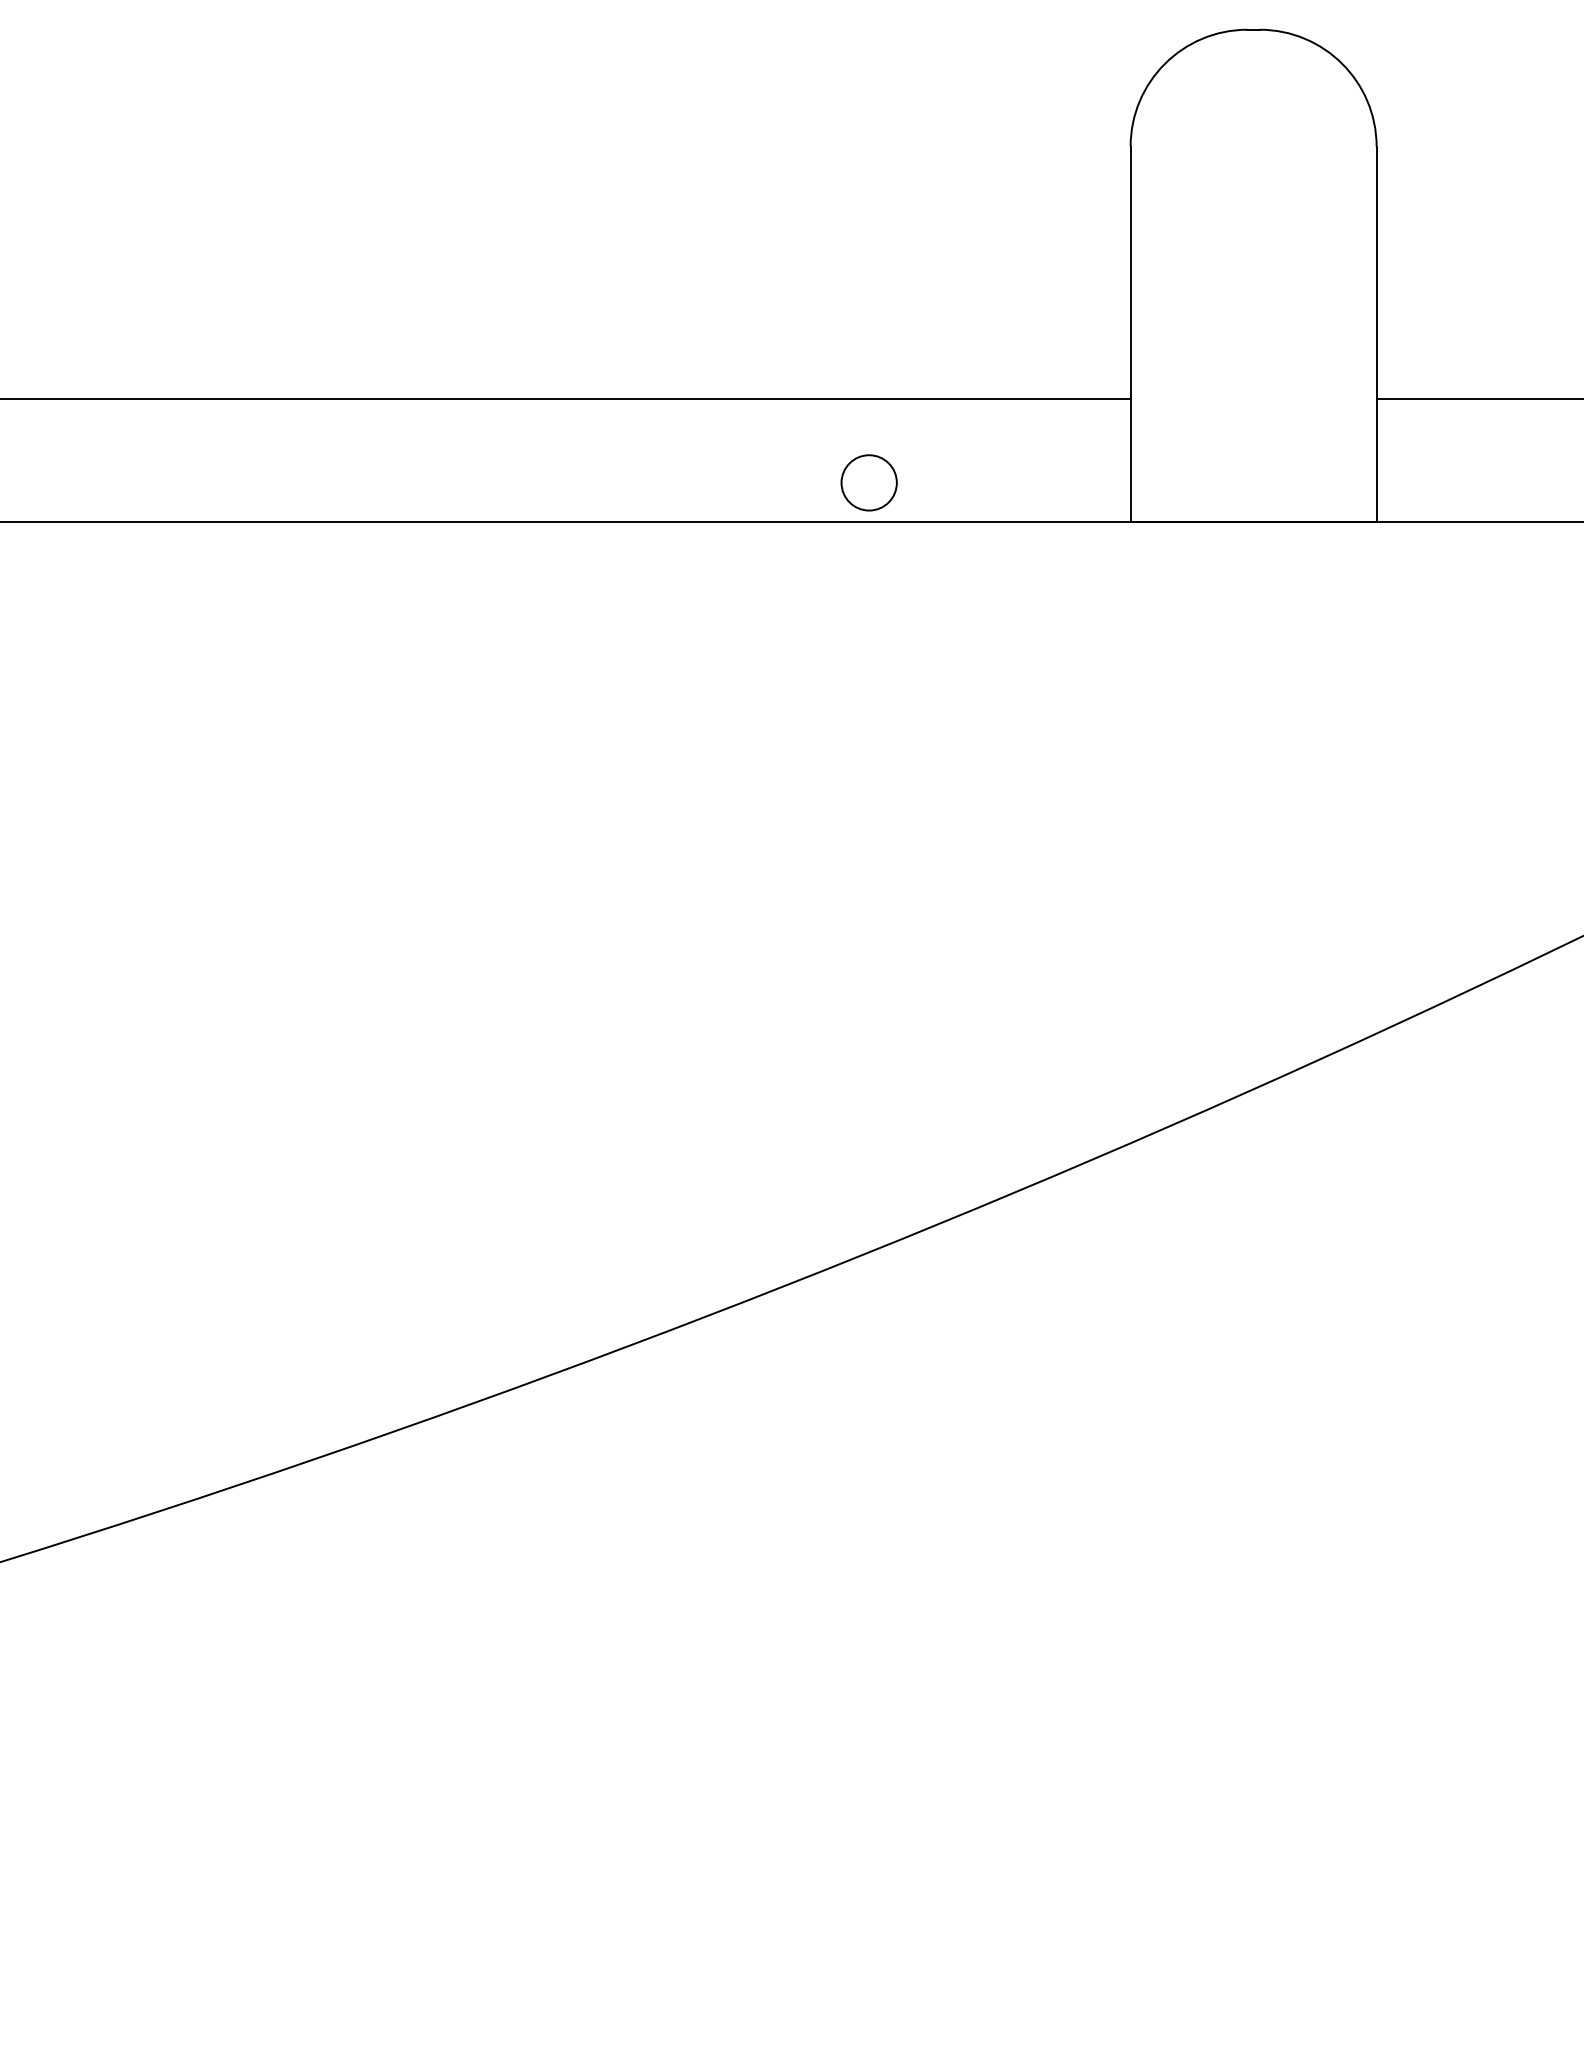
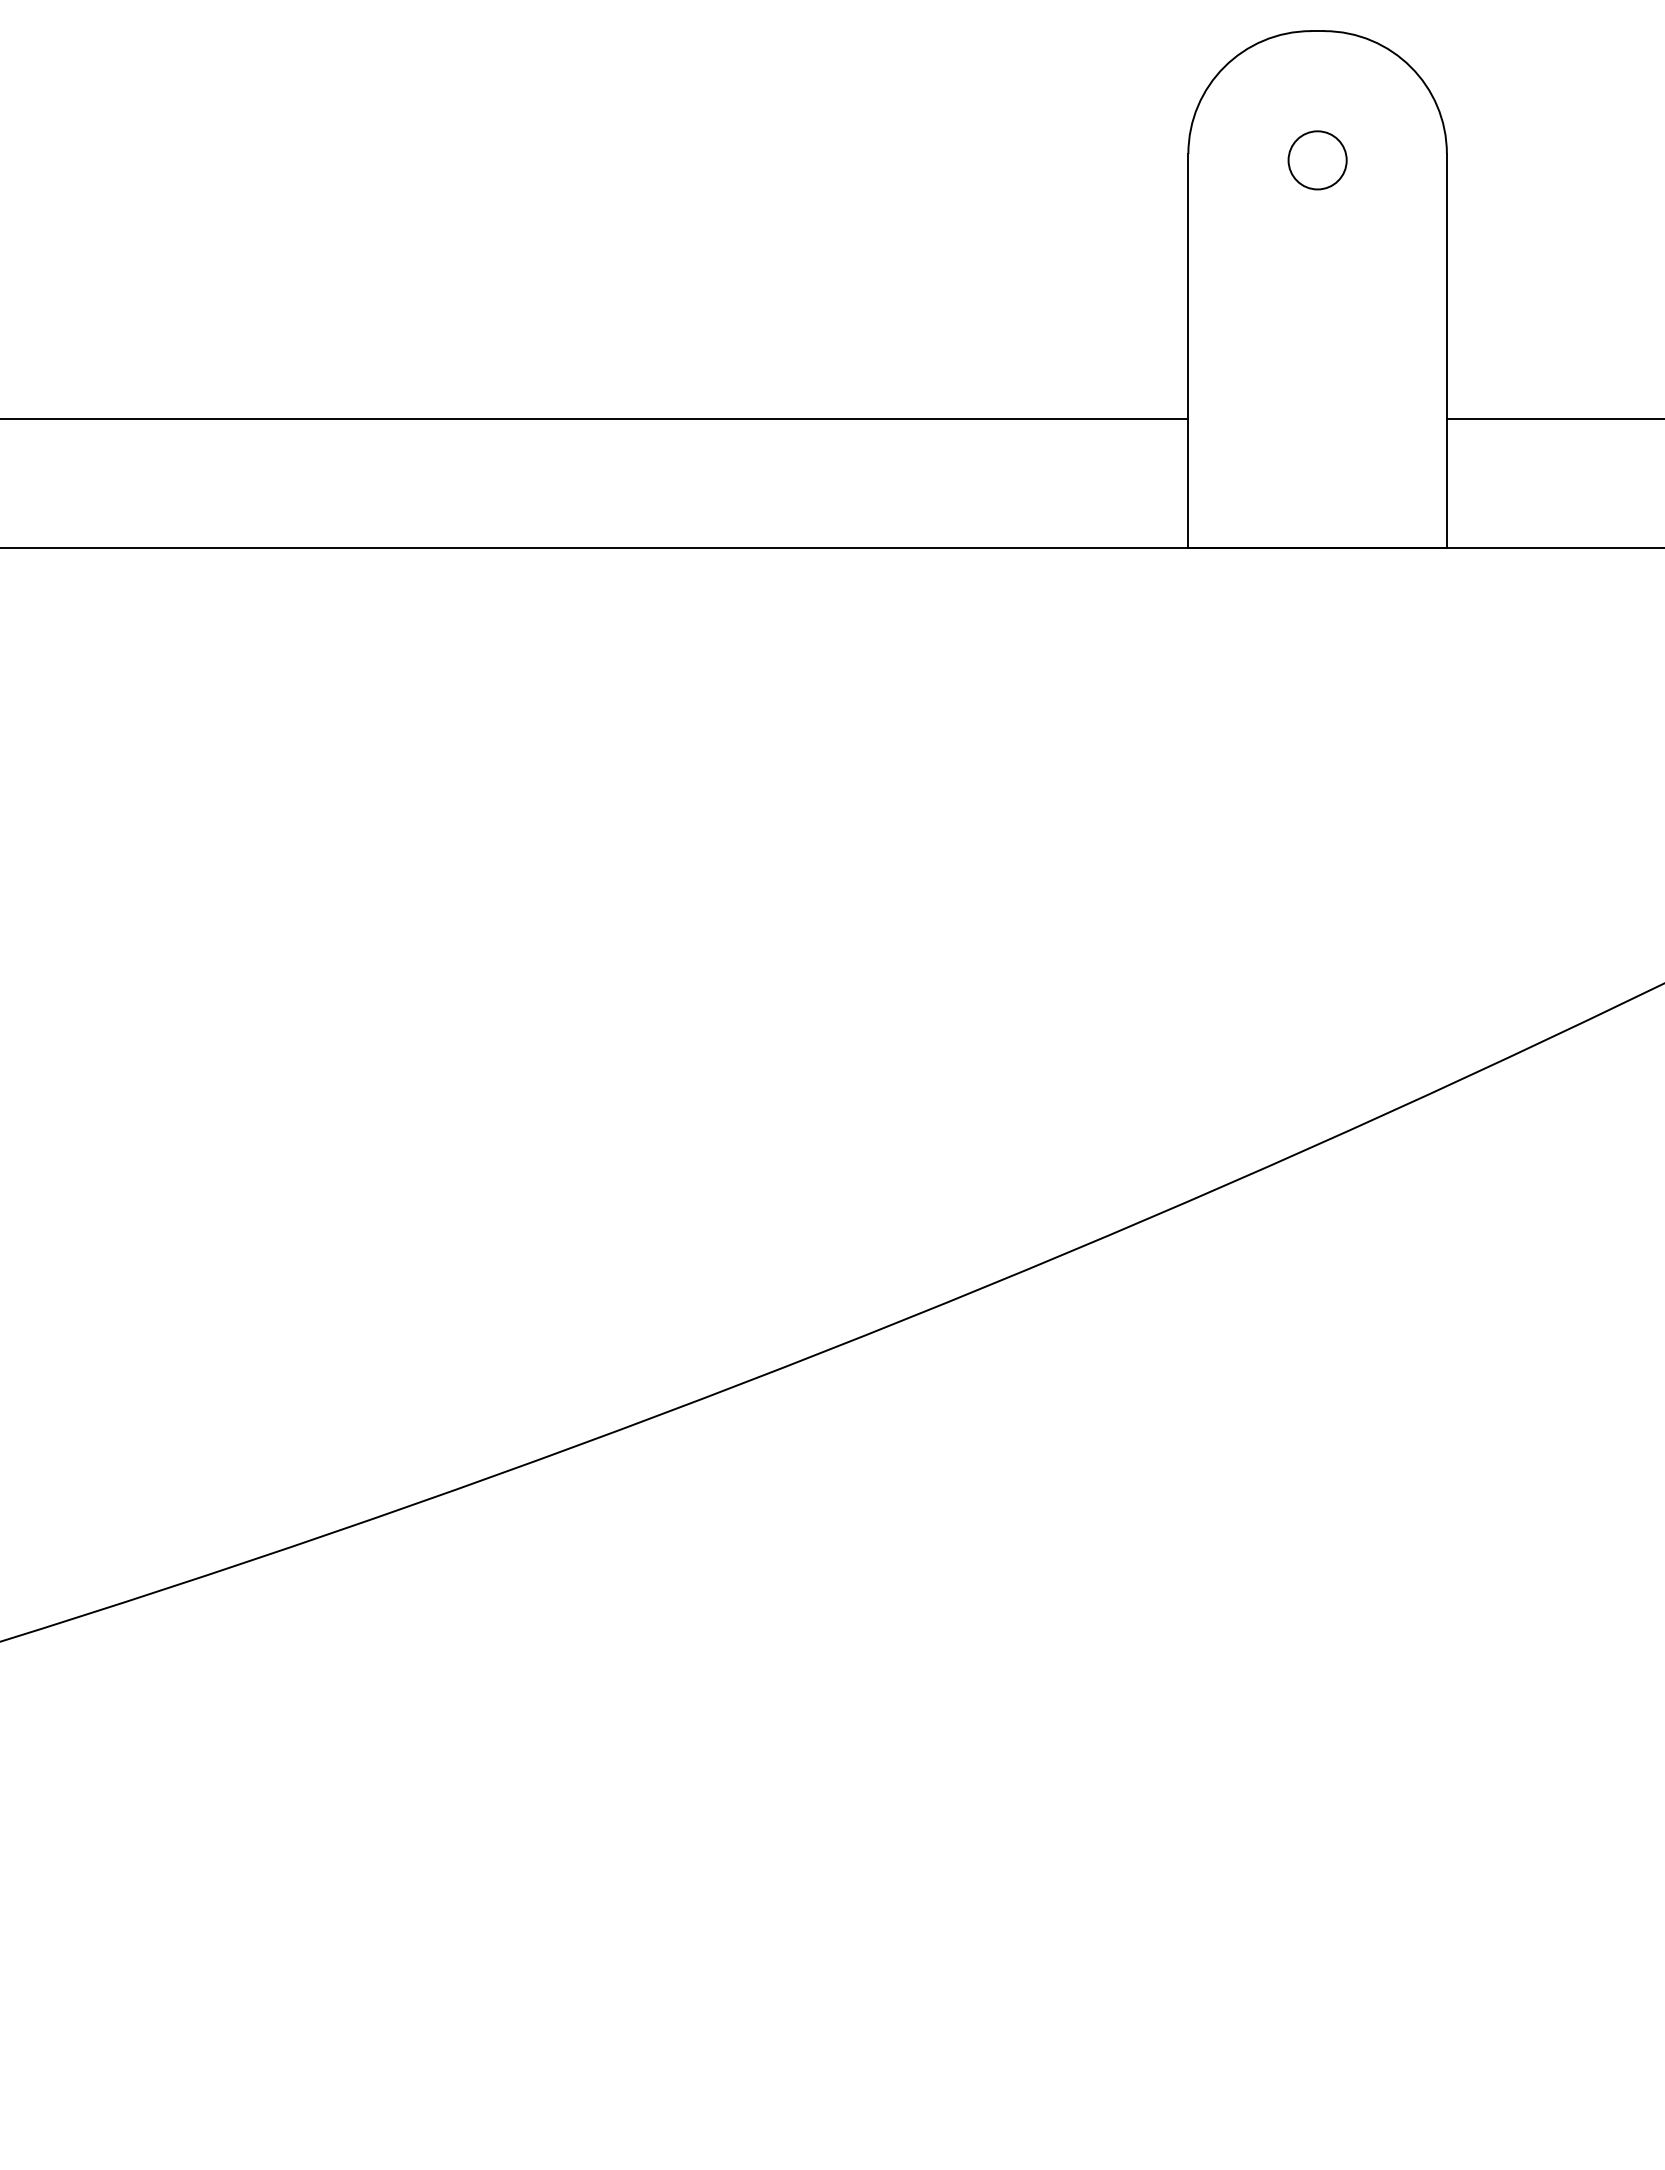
circle: (869, 483) -> (1317, 160), moved

